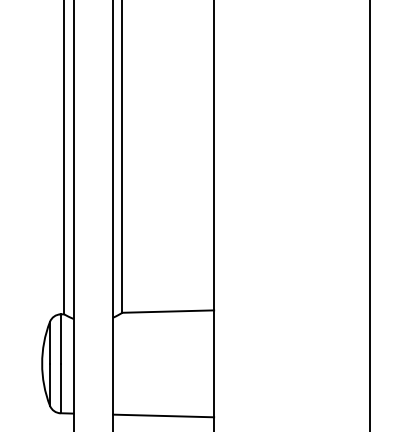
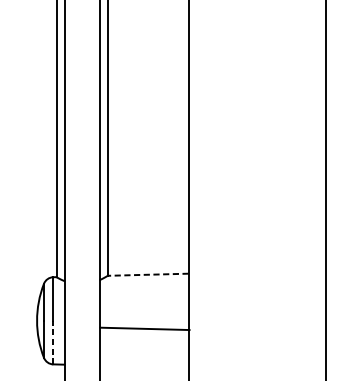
line: (168, 311) -> (148, 274), solid -> dashed
line: (60, 388) -> (53, 342), solid -> dashed
line: (163, 415) -> (144, 328), moved

